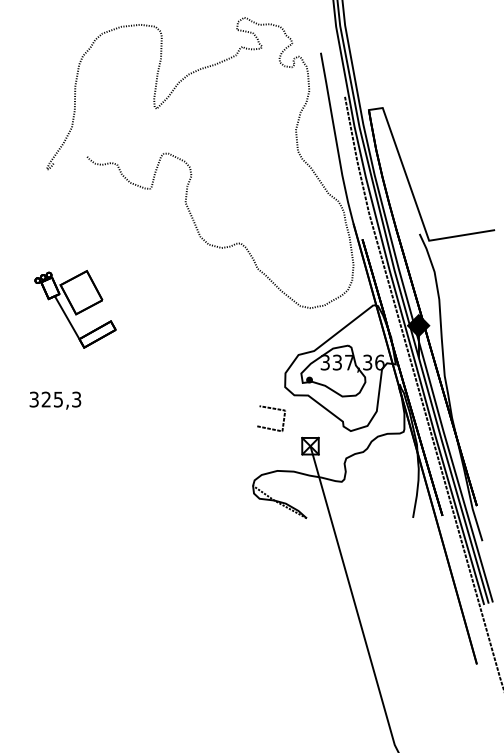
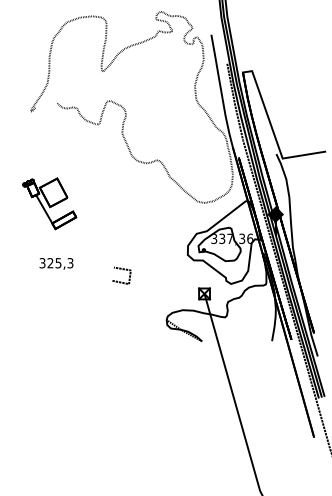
text: (55, 400) -> (56, 263), moved
line: (274, 410) -> (123, 270), moved

